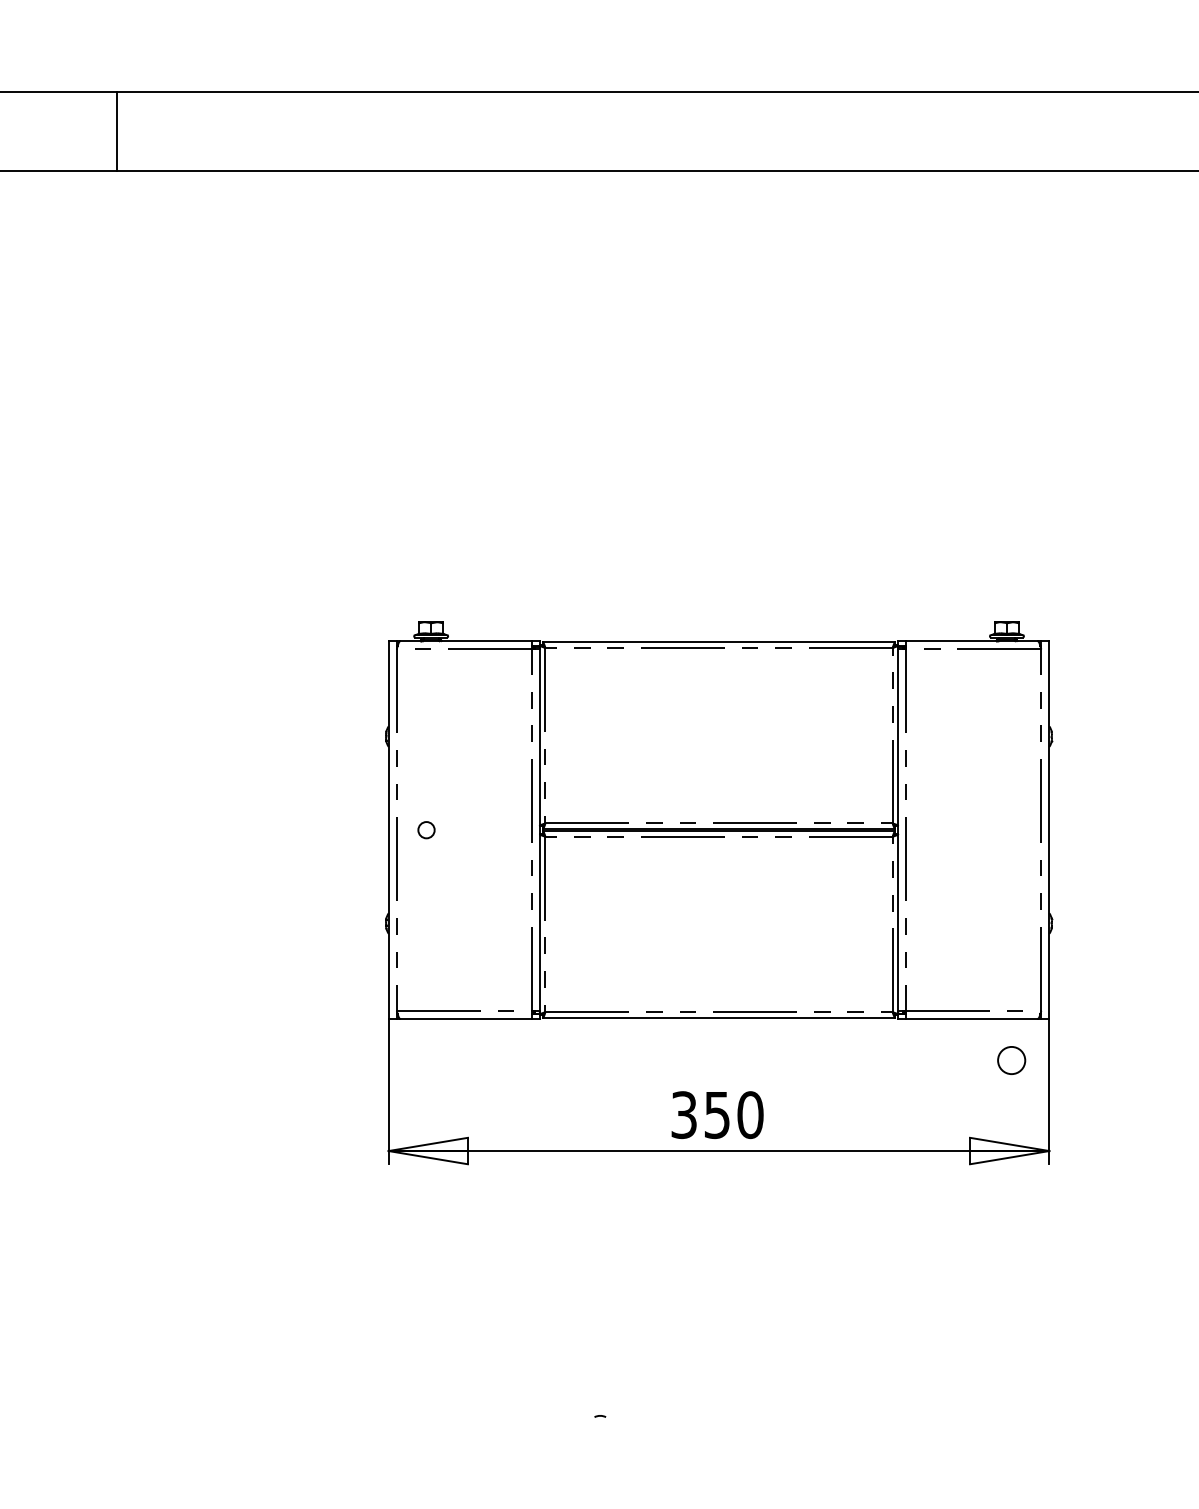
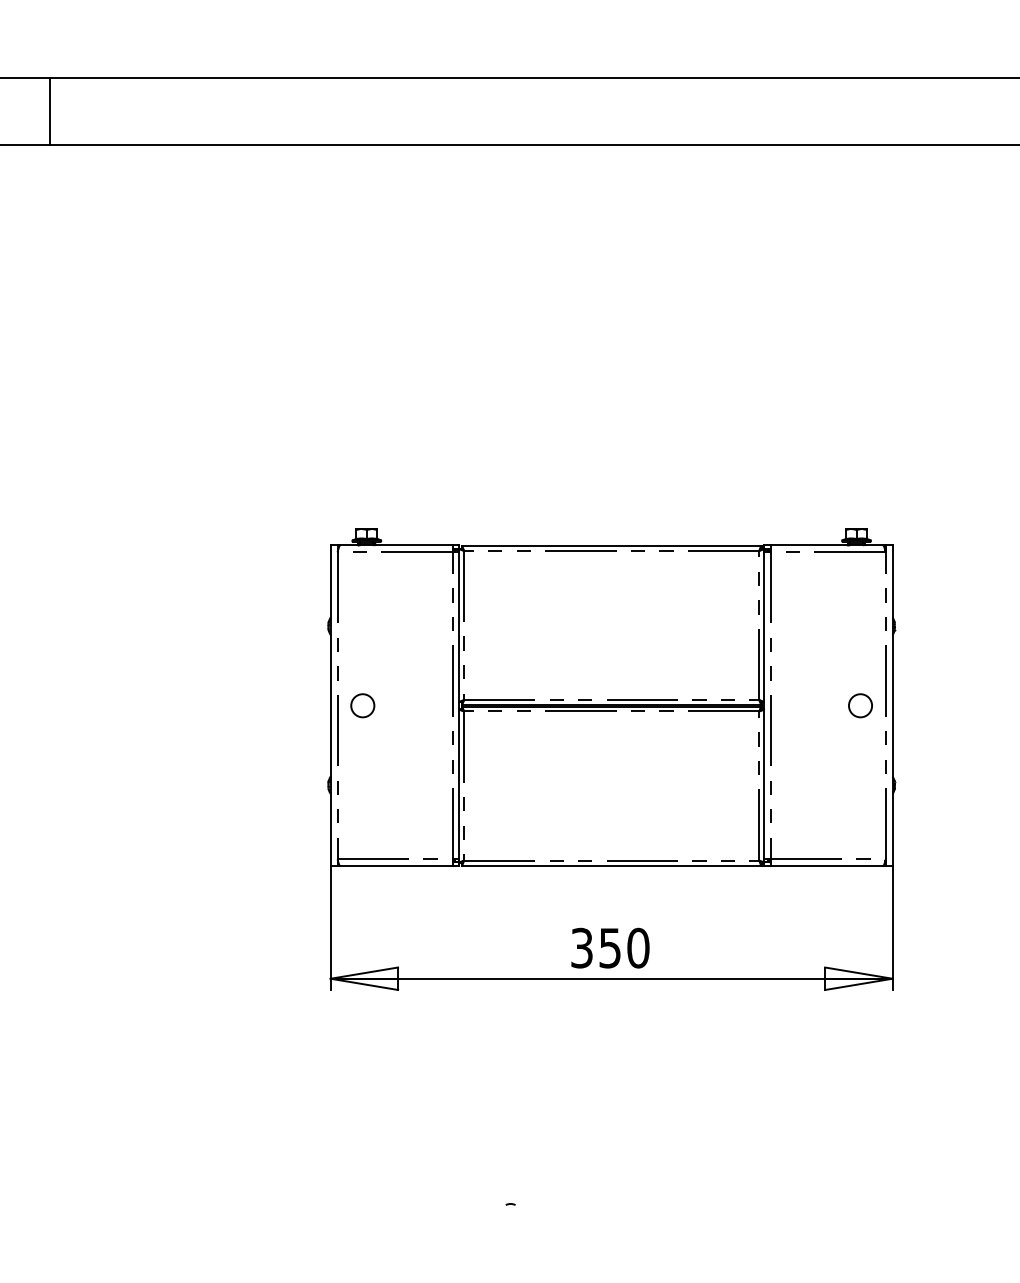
line: (118, 131) -> (50, 111), moved
circle: (426, 829) -> (362, 705), size x1.67
circle: (1011, 1060) -> (860, 705), moved

